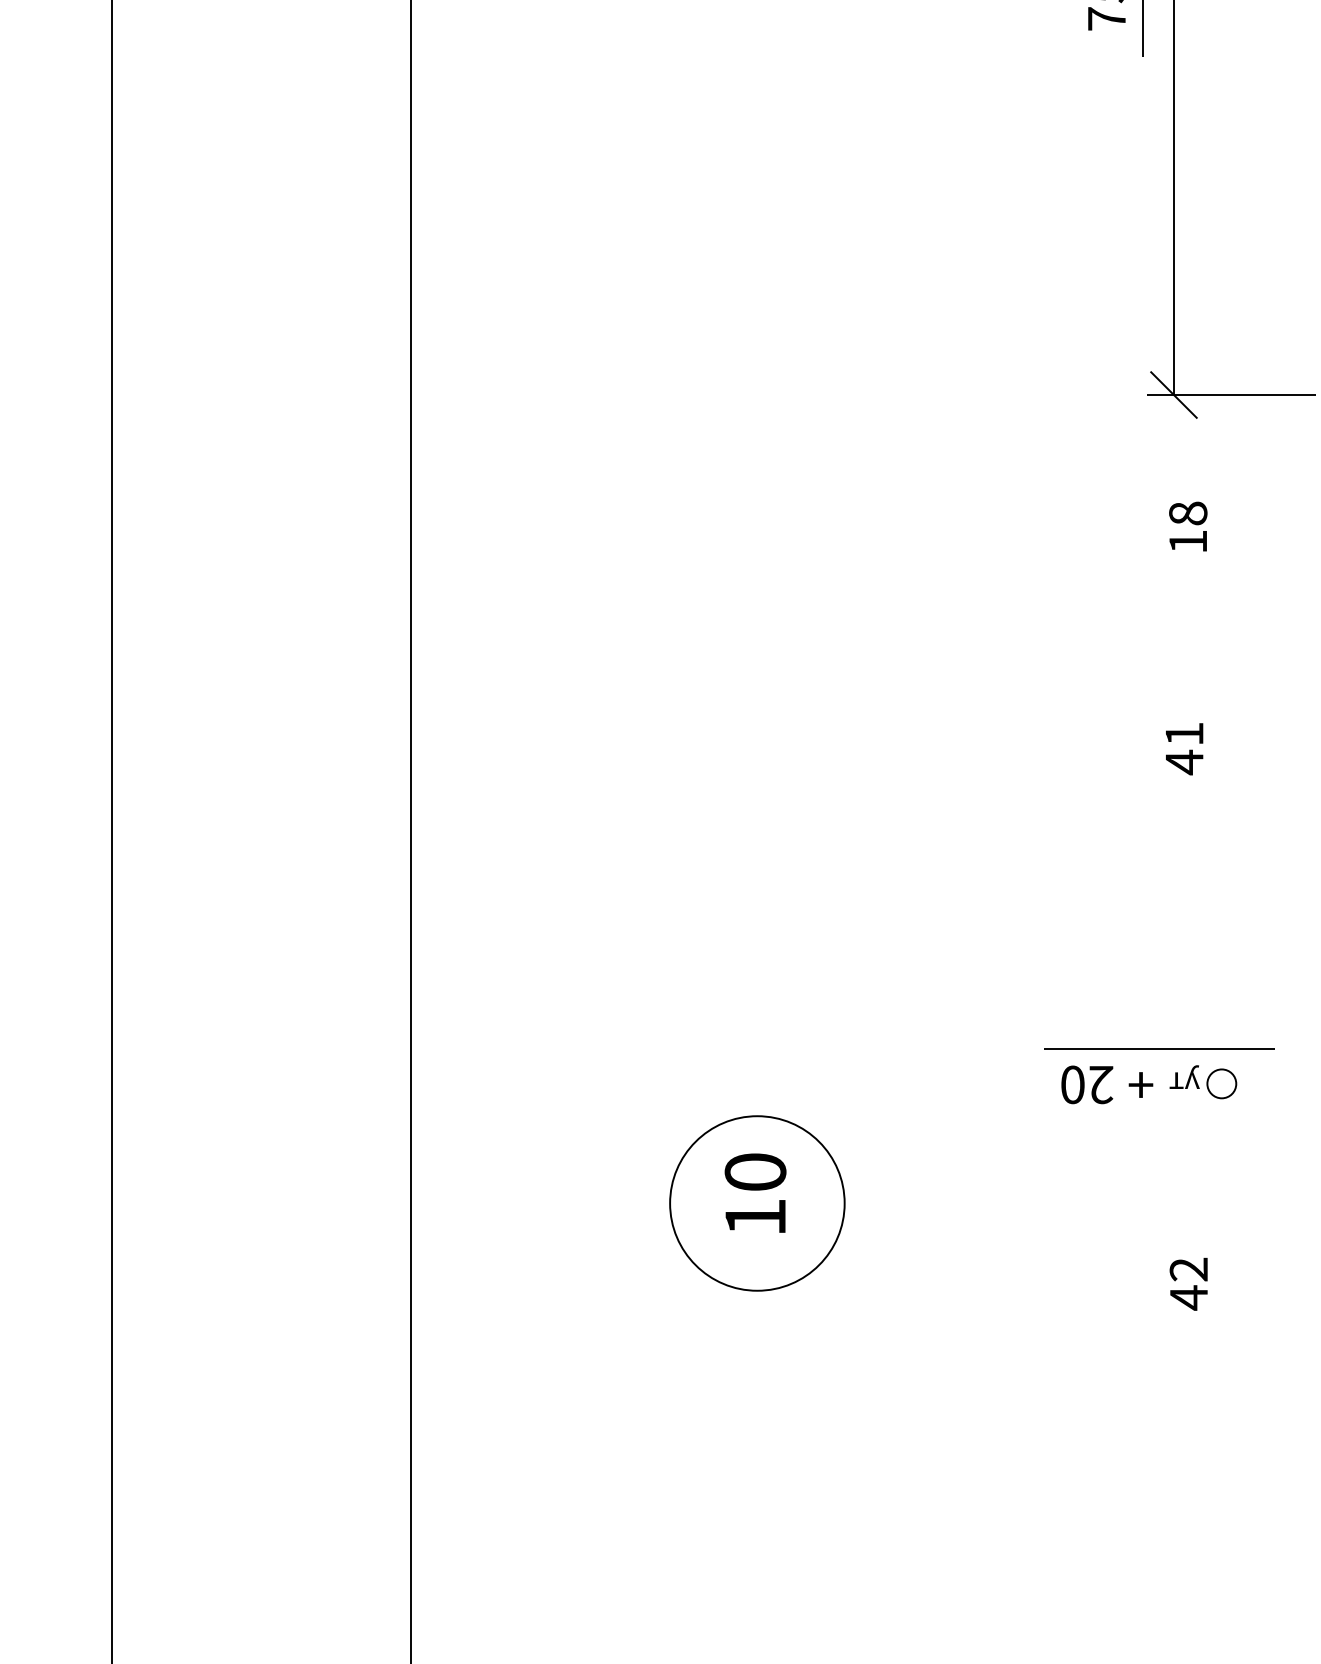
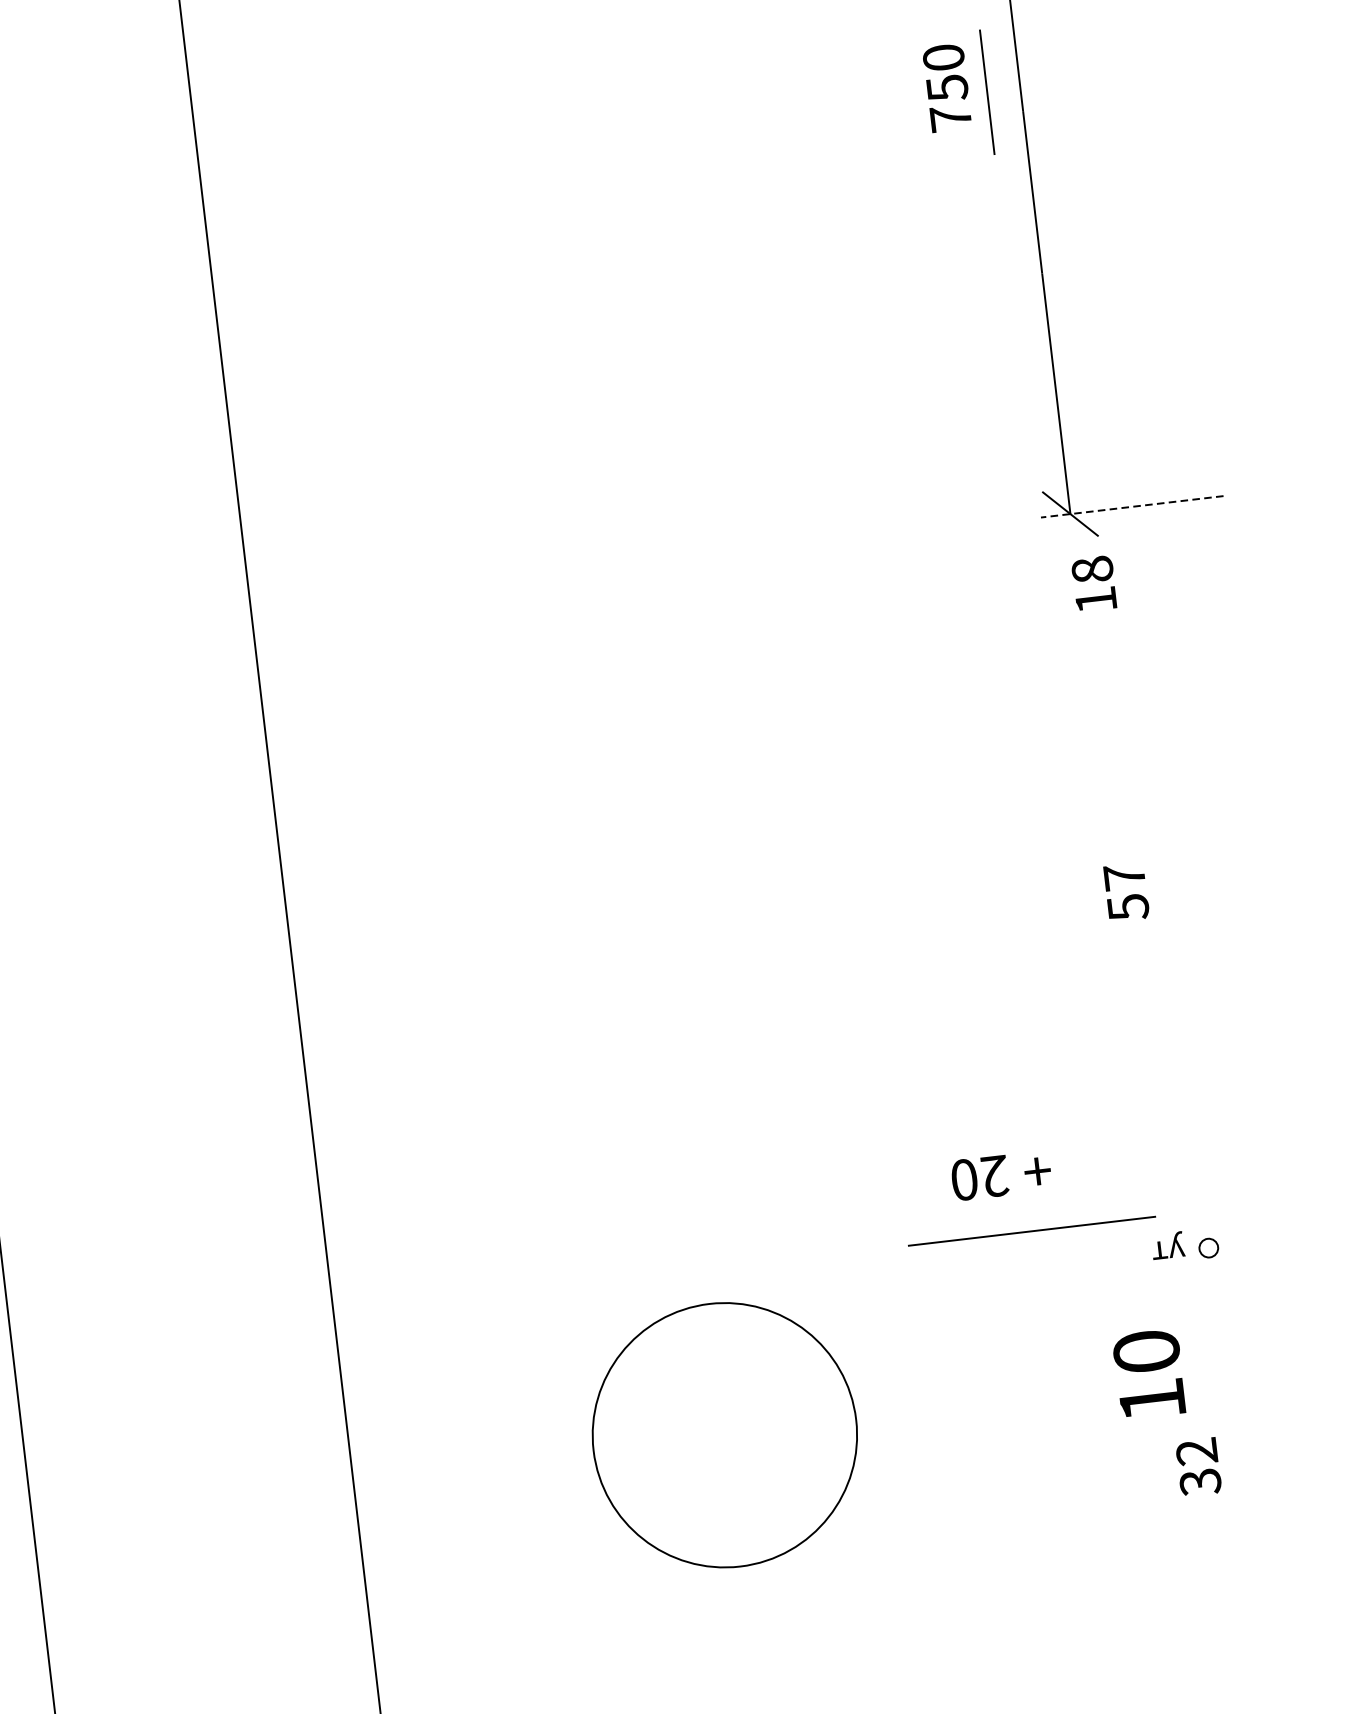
line: (1231, 395) -> (1132, 507), solid -> dashed
text: (1188, 526) -> (1094, 583), moved
text: (1184, 748) -> (1126, 892), 41 -> 57
line: (1159, 1048) -> (1032, 1230), moved
circle: (1221, 1083) -> (1208, 1247), size x0.6
text: (1107, 1084) -> (1001, 1175), moved
text: (755, 1192) -> (1149, 1373), moved
circle: (757, 1203) -> (725, 1435), size x1.4
text: (1188, 1297) -> (1199, 1481), 42 -> 32

